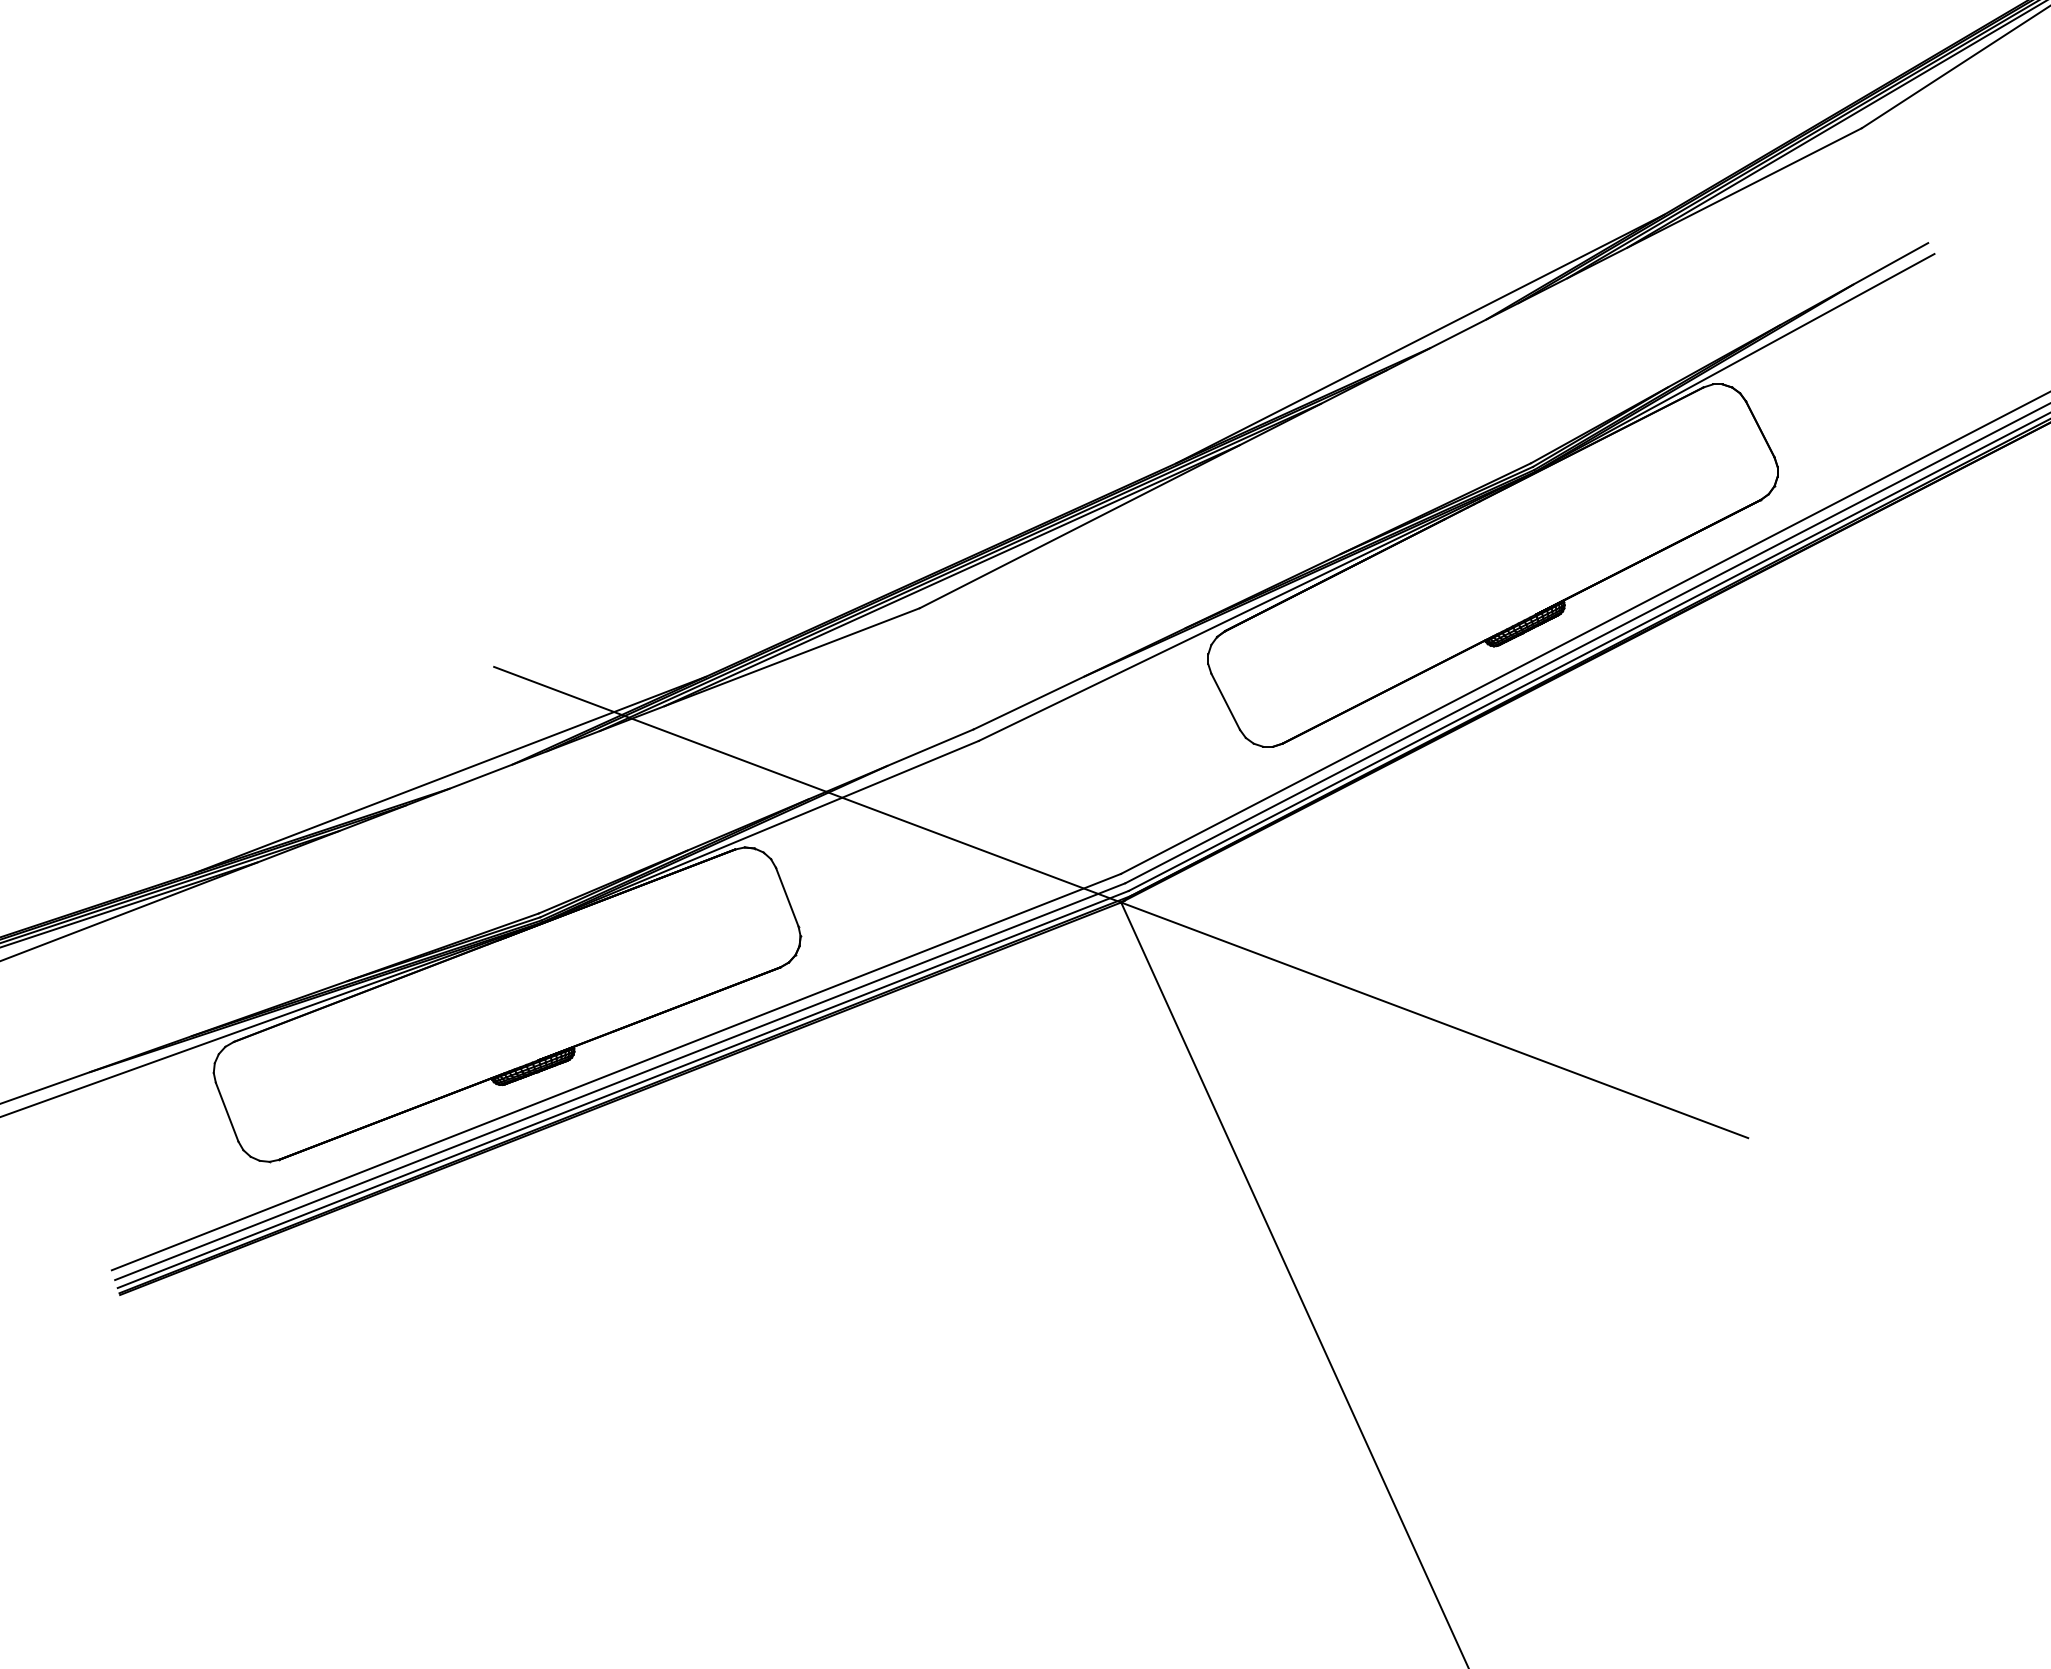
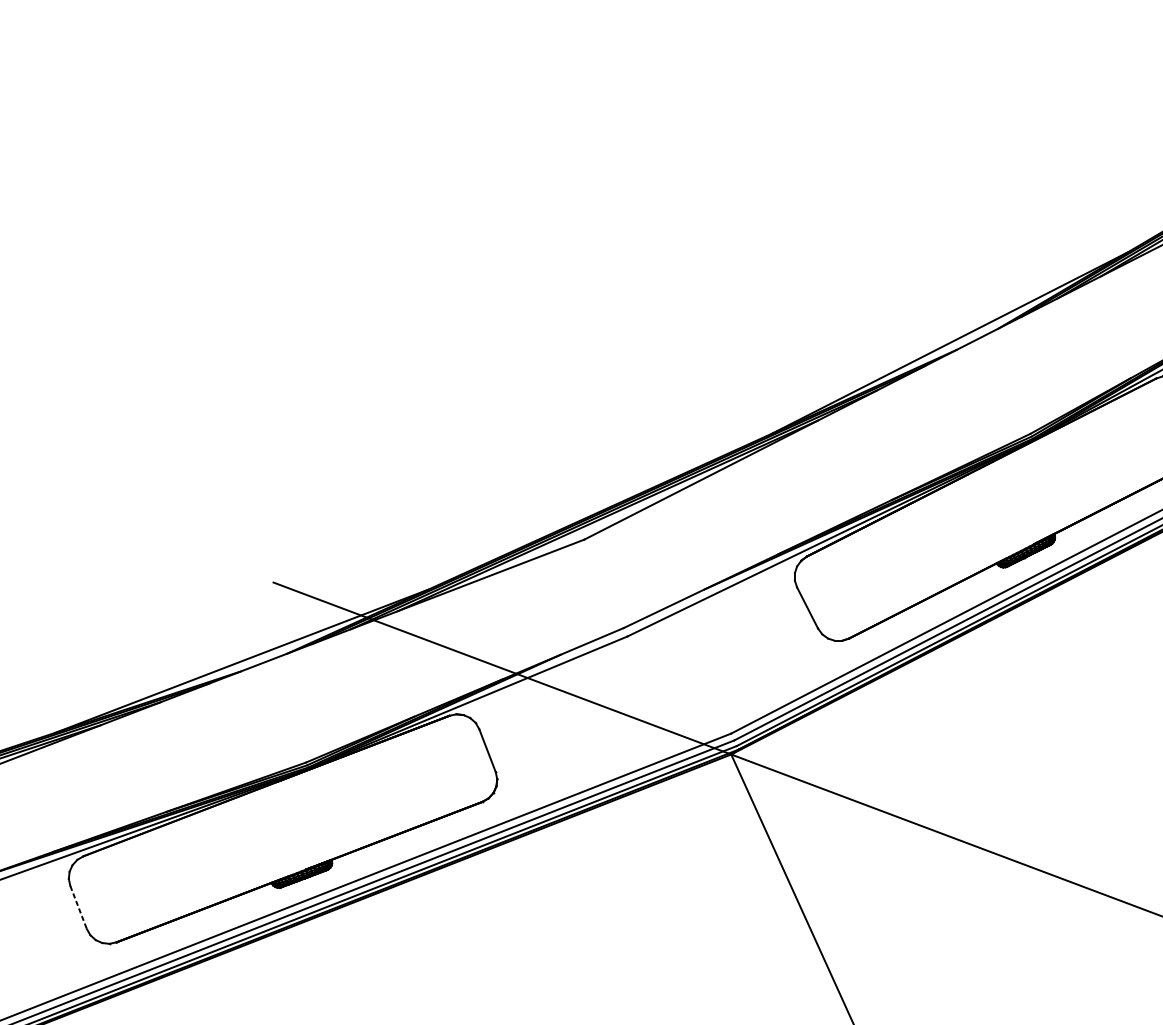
line: (227, 1112) -> (78, 907), solid -> dashed

